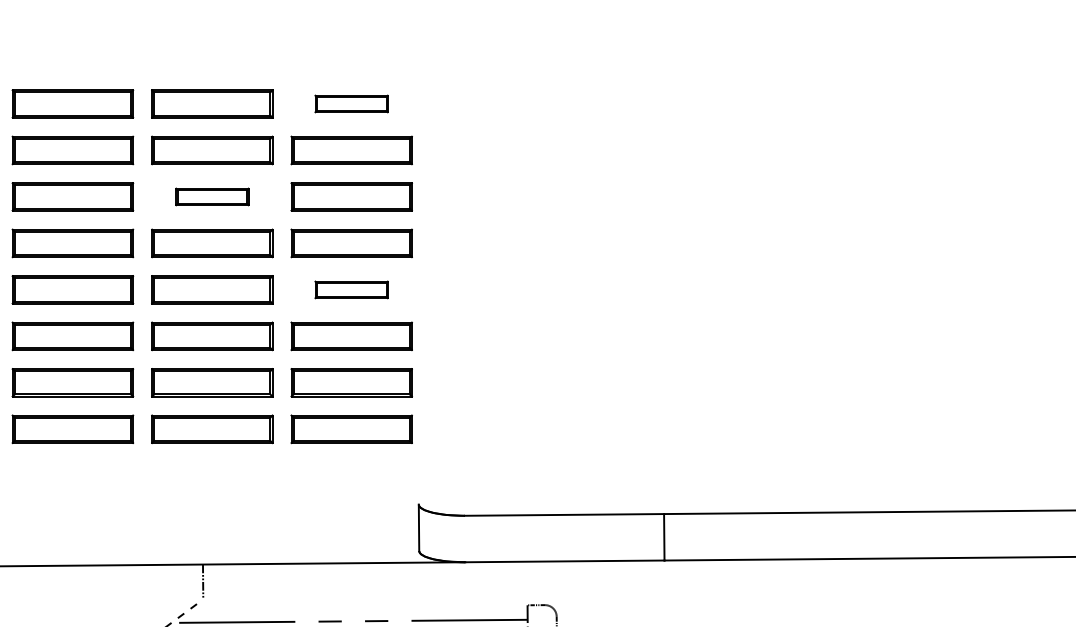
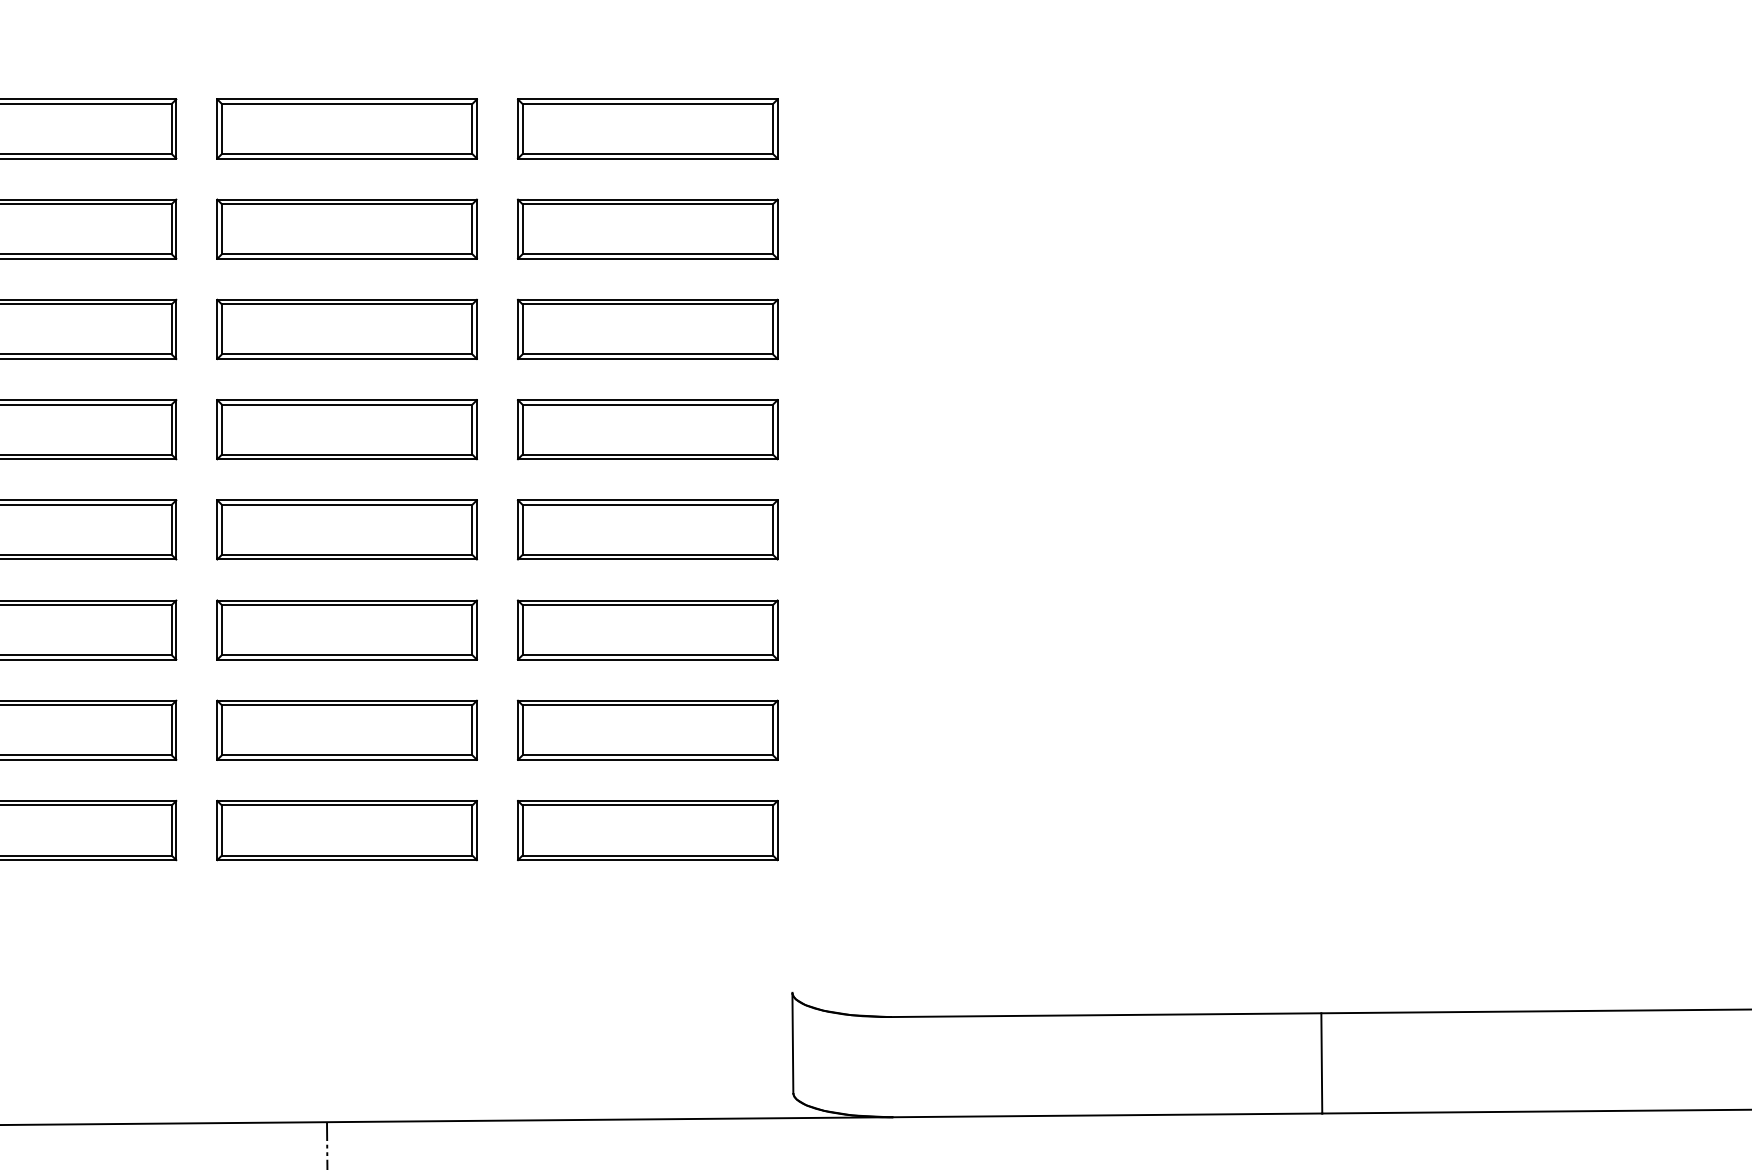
part: (351, 103) -> (647, 127), size x1.67
part: (212, 196) -> (347, 328), size x1.67
part: (351, 289) -> (647, 529), size x1.67

